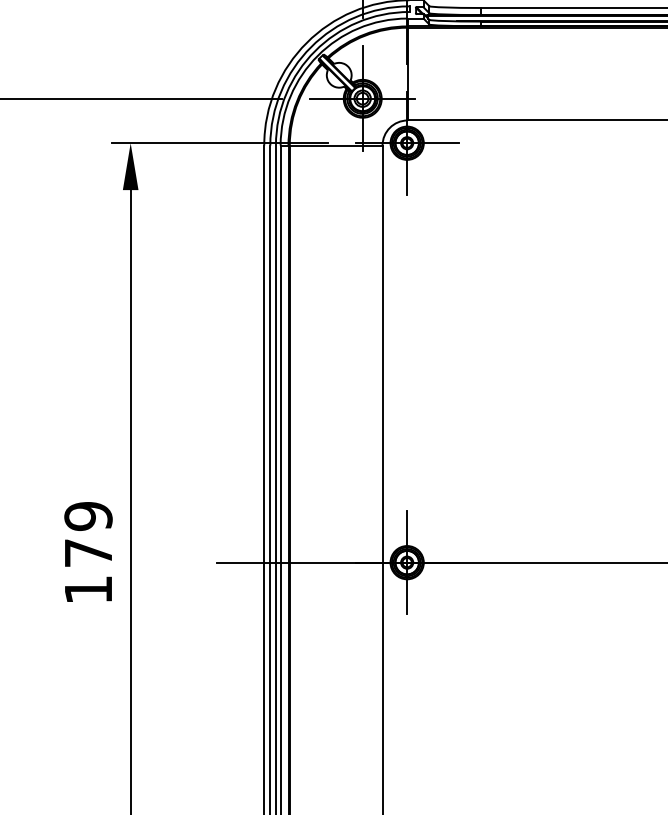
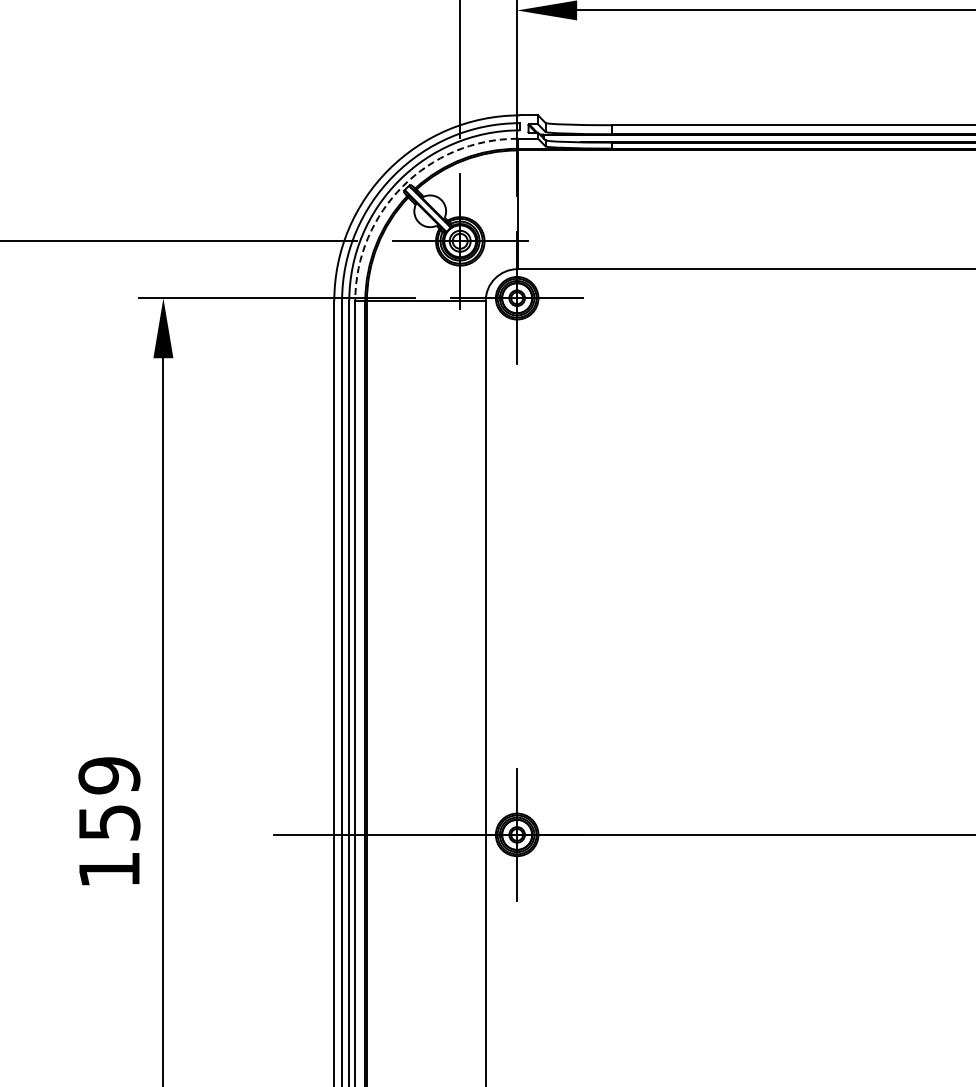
arc: (317, 55) -> (402, 186), solid -> dashed
text: (88, 552) -> (109, 822), 179 -> 159

